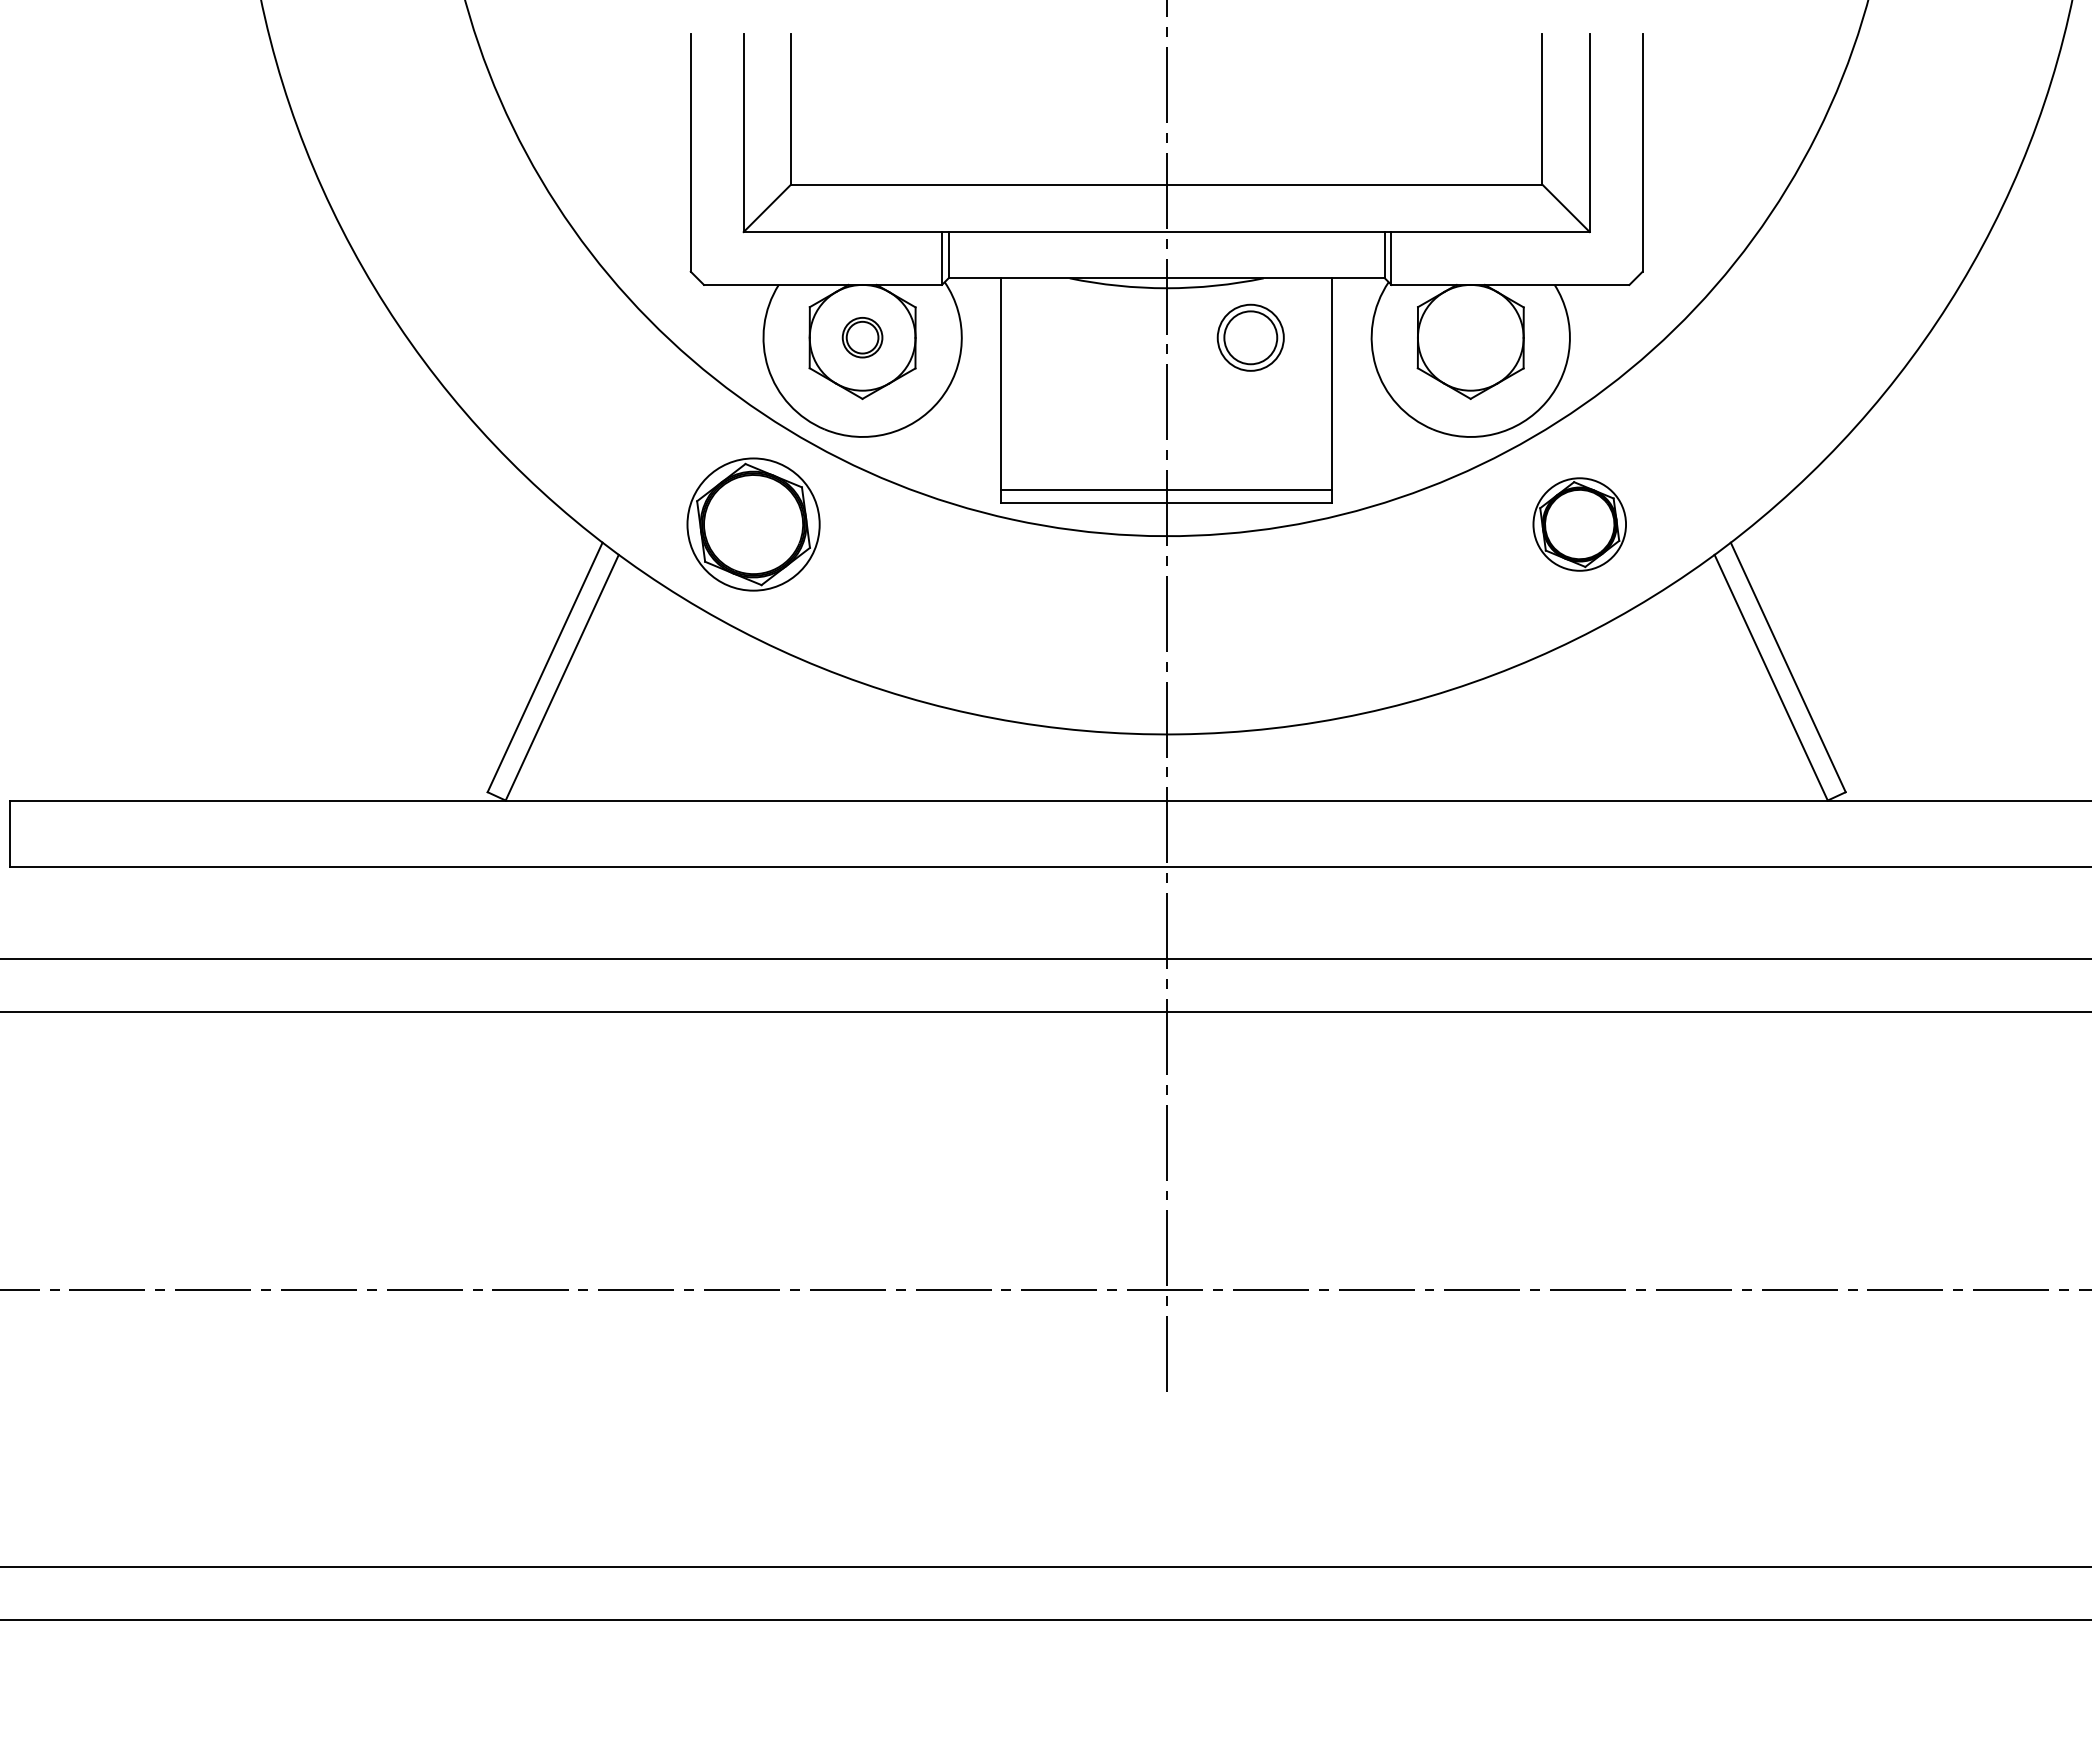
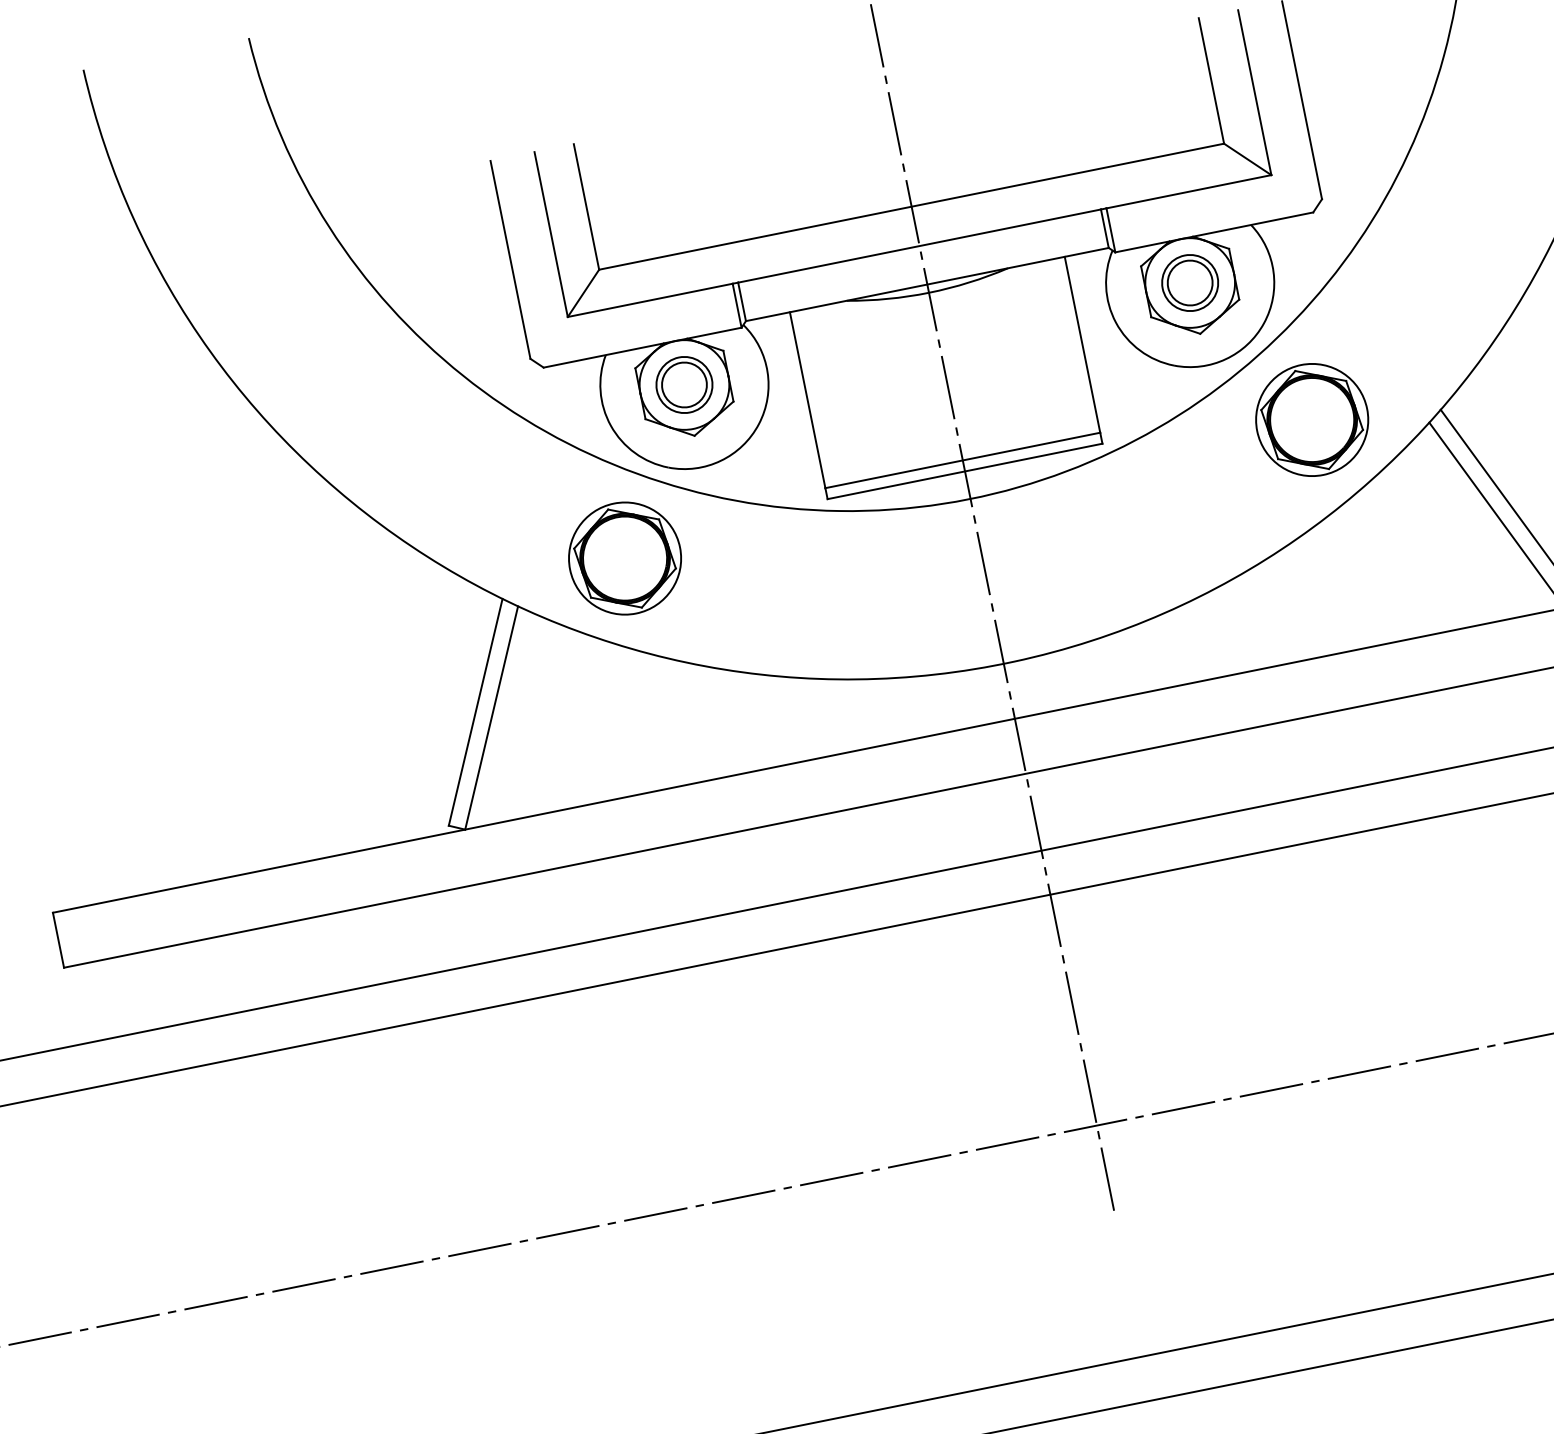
part: (862, 337) -> (684, 384), size x1.67
part: (1250, 337) -> (1189, 282), moved
part: (1579, 524) -> (1311, 420), size x1.43

